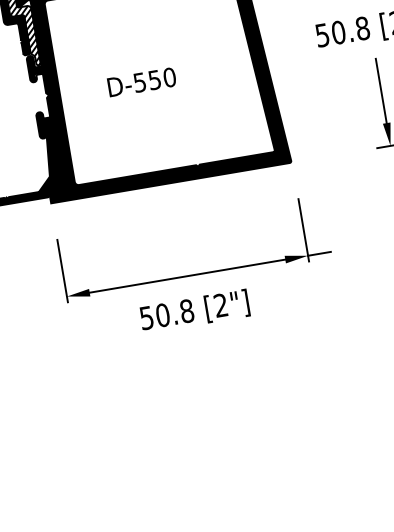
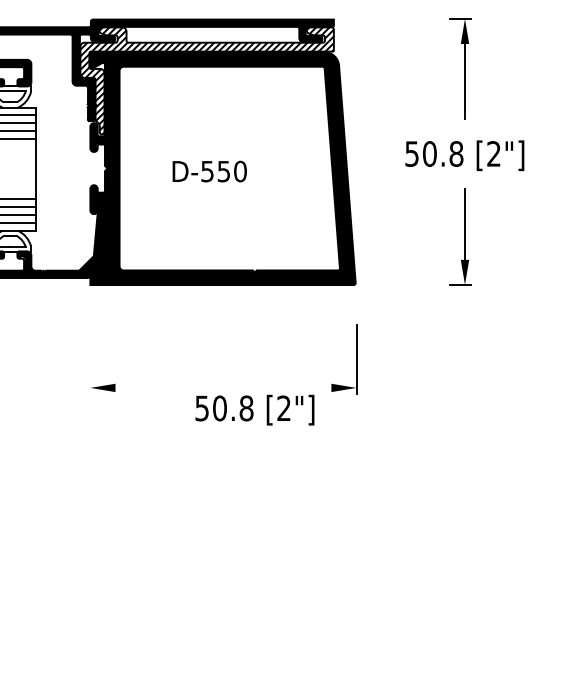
line: (318, 253) -> (368, 387), removed
line: (62, 270) -> (90, 359), removed
line: (187, 275) -> (223, 387), removed
text: (194, 310) -> (254, 409), moved

